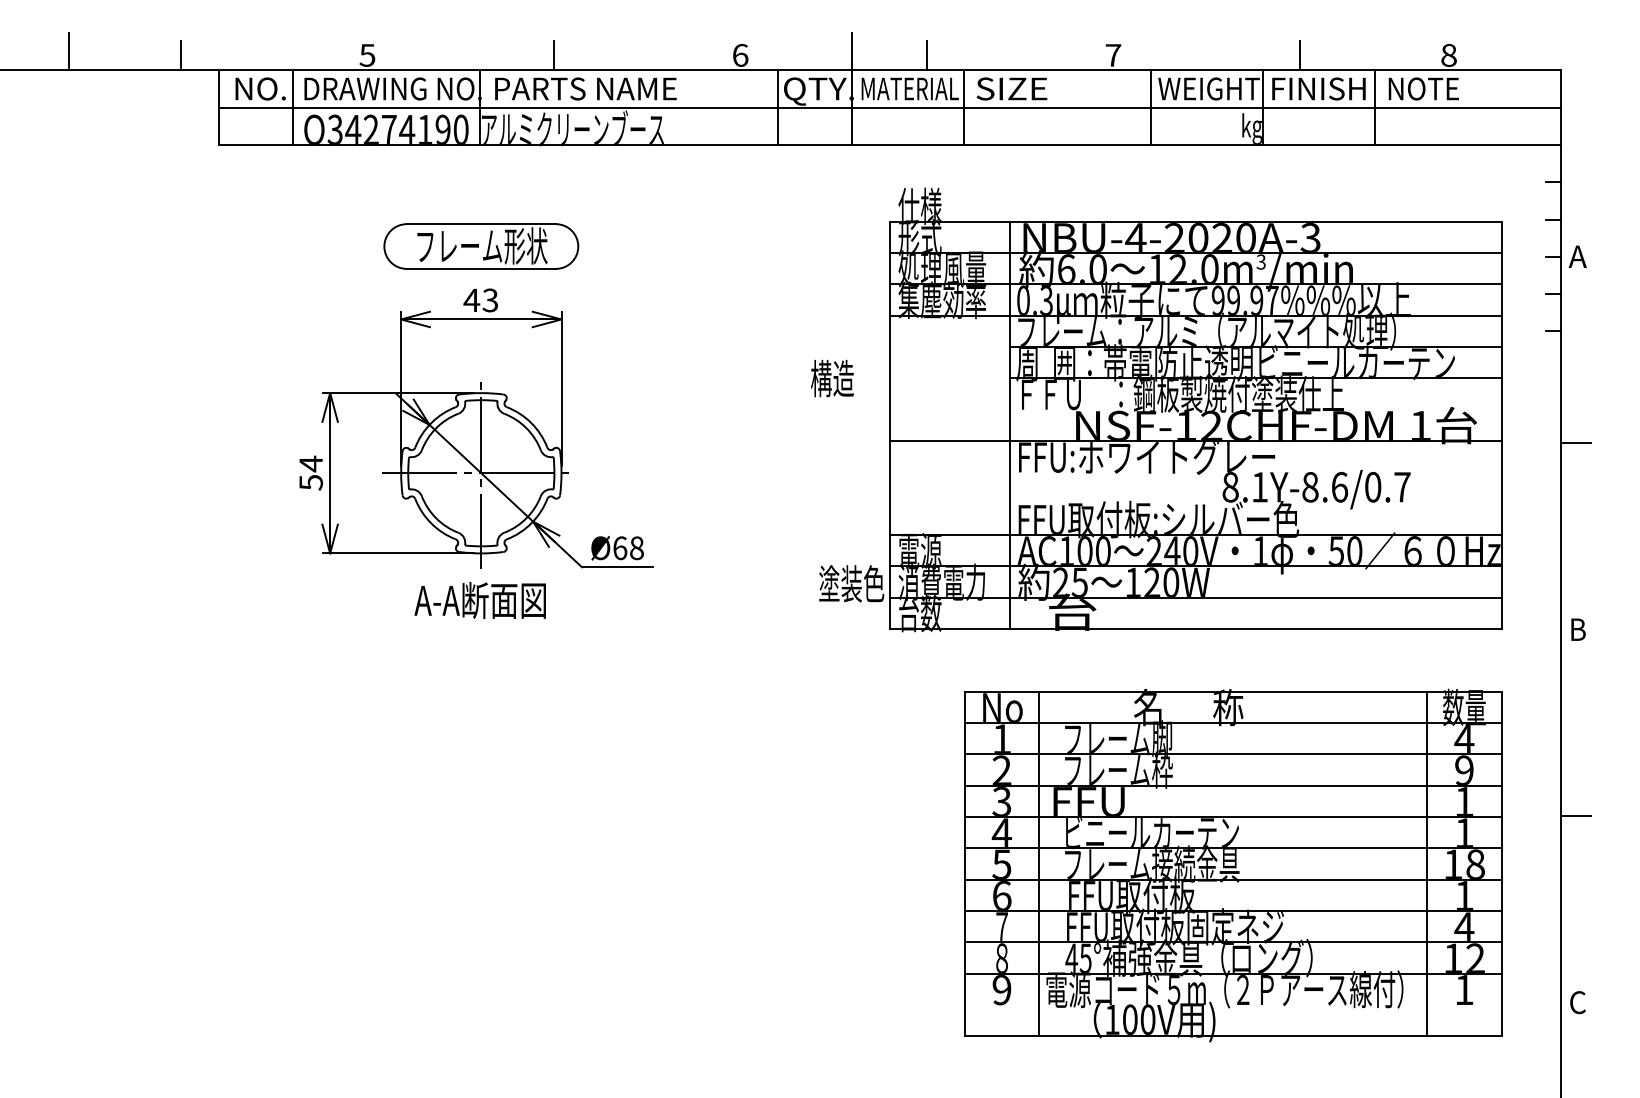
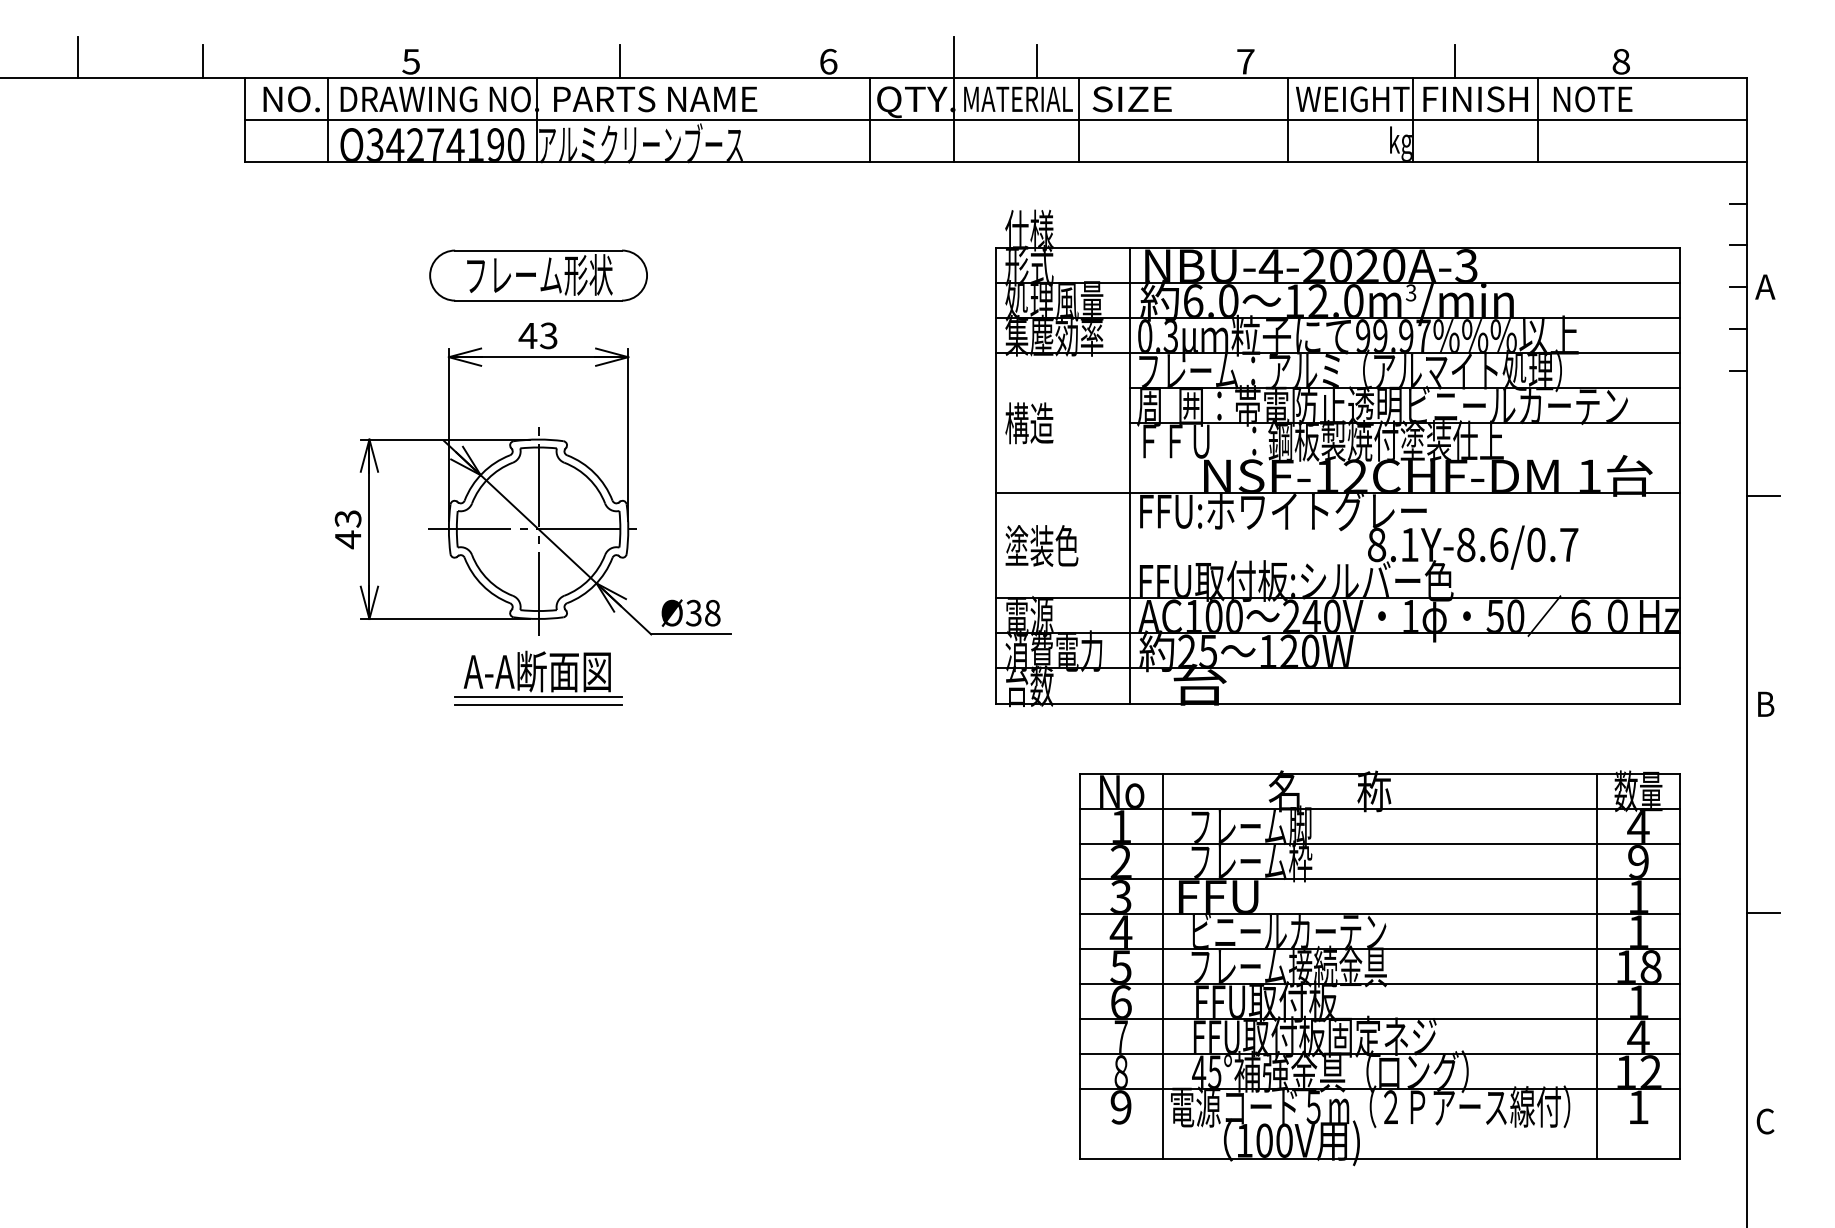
text: (832, 378) -> (1029, 423), moved
text: (310, 473) -> (347, 529), 54 -> 43
text: (619, 547) -> (693, 612), Ø68 -> Ø38
text: (851, 583) -> (1041, 545), moved
line: (481, 623) -> (538, 697), added
line: (481, 630) -> (538, 705), added

